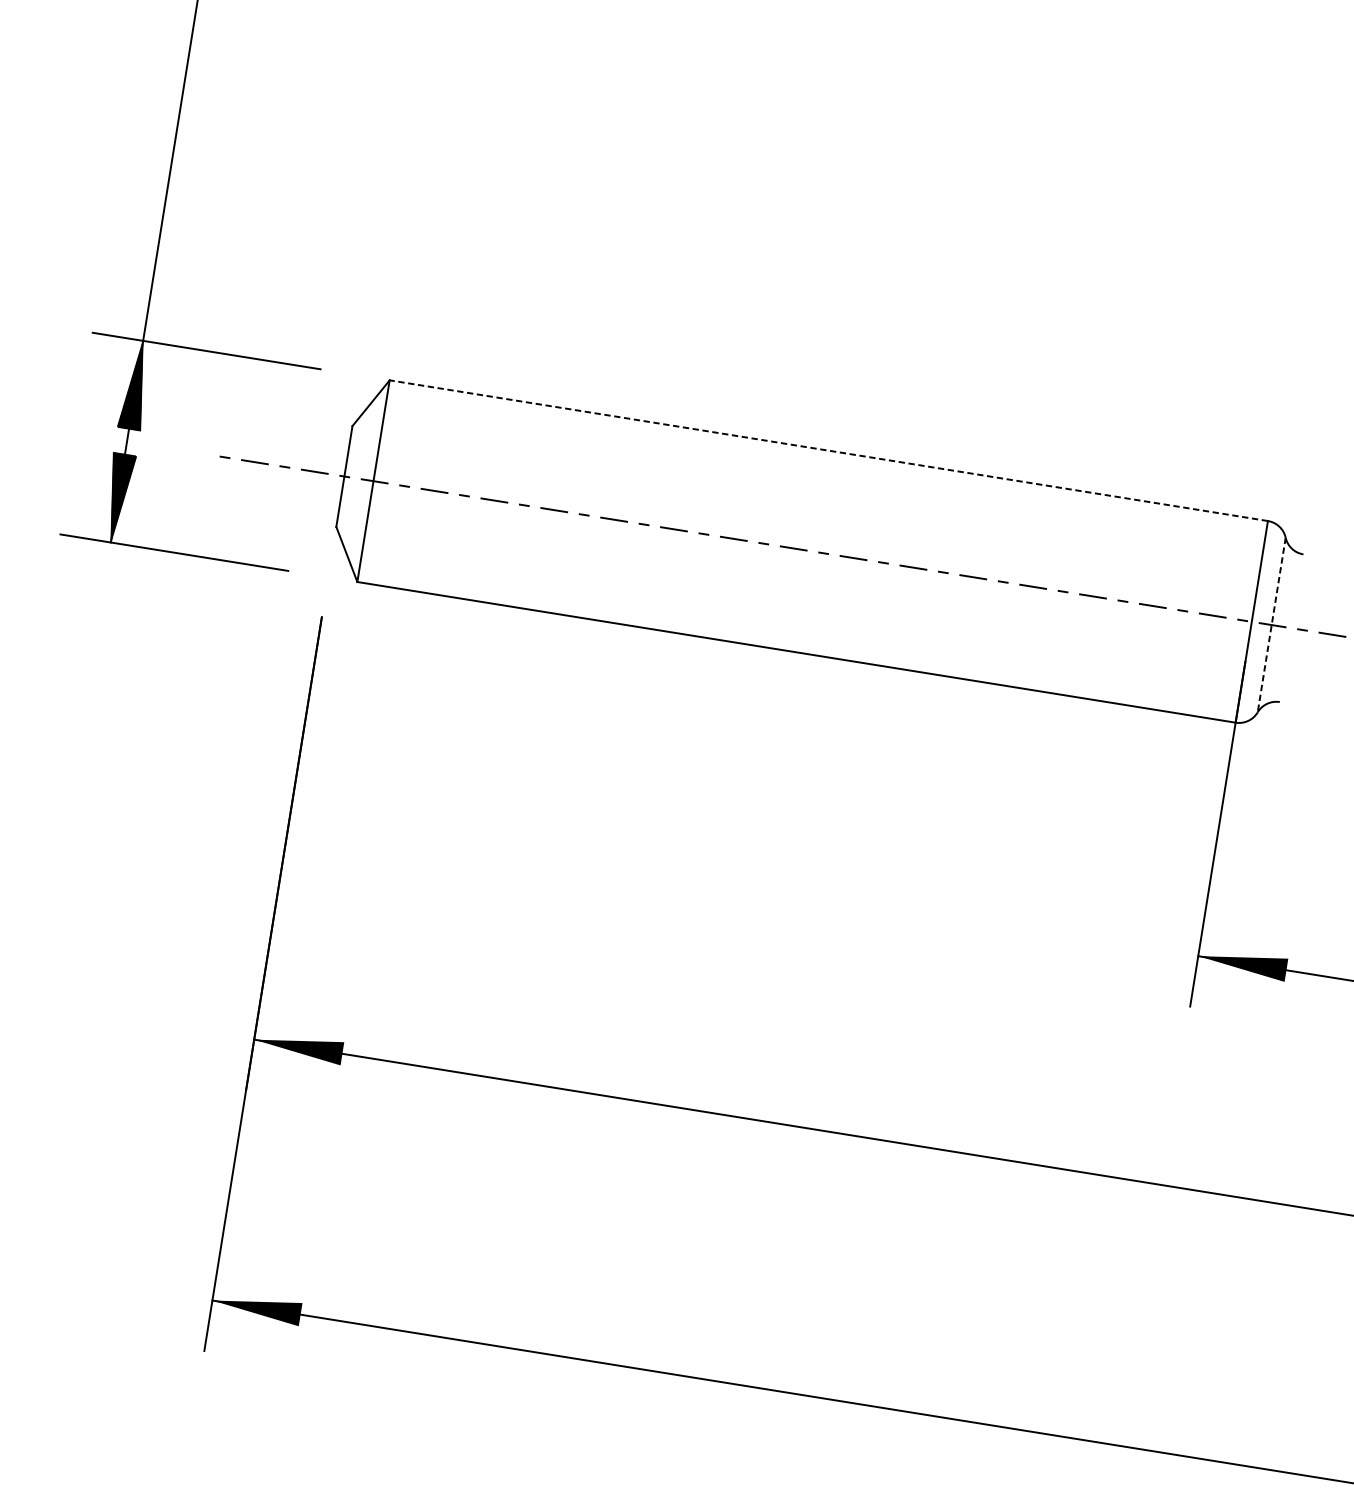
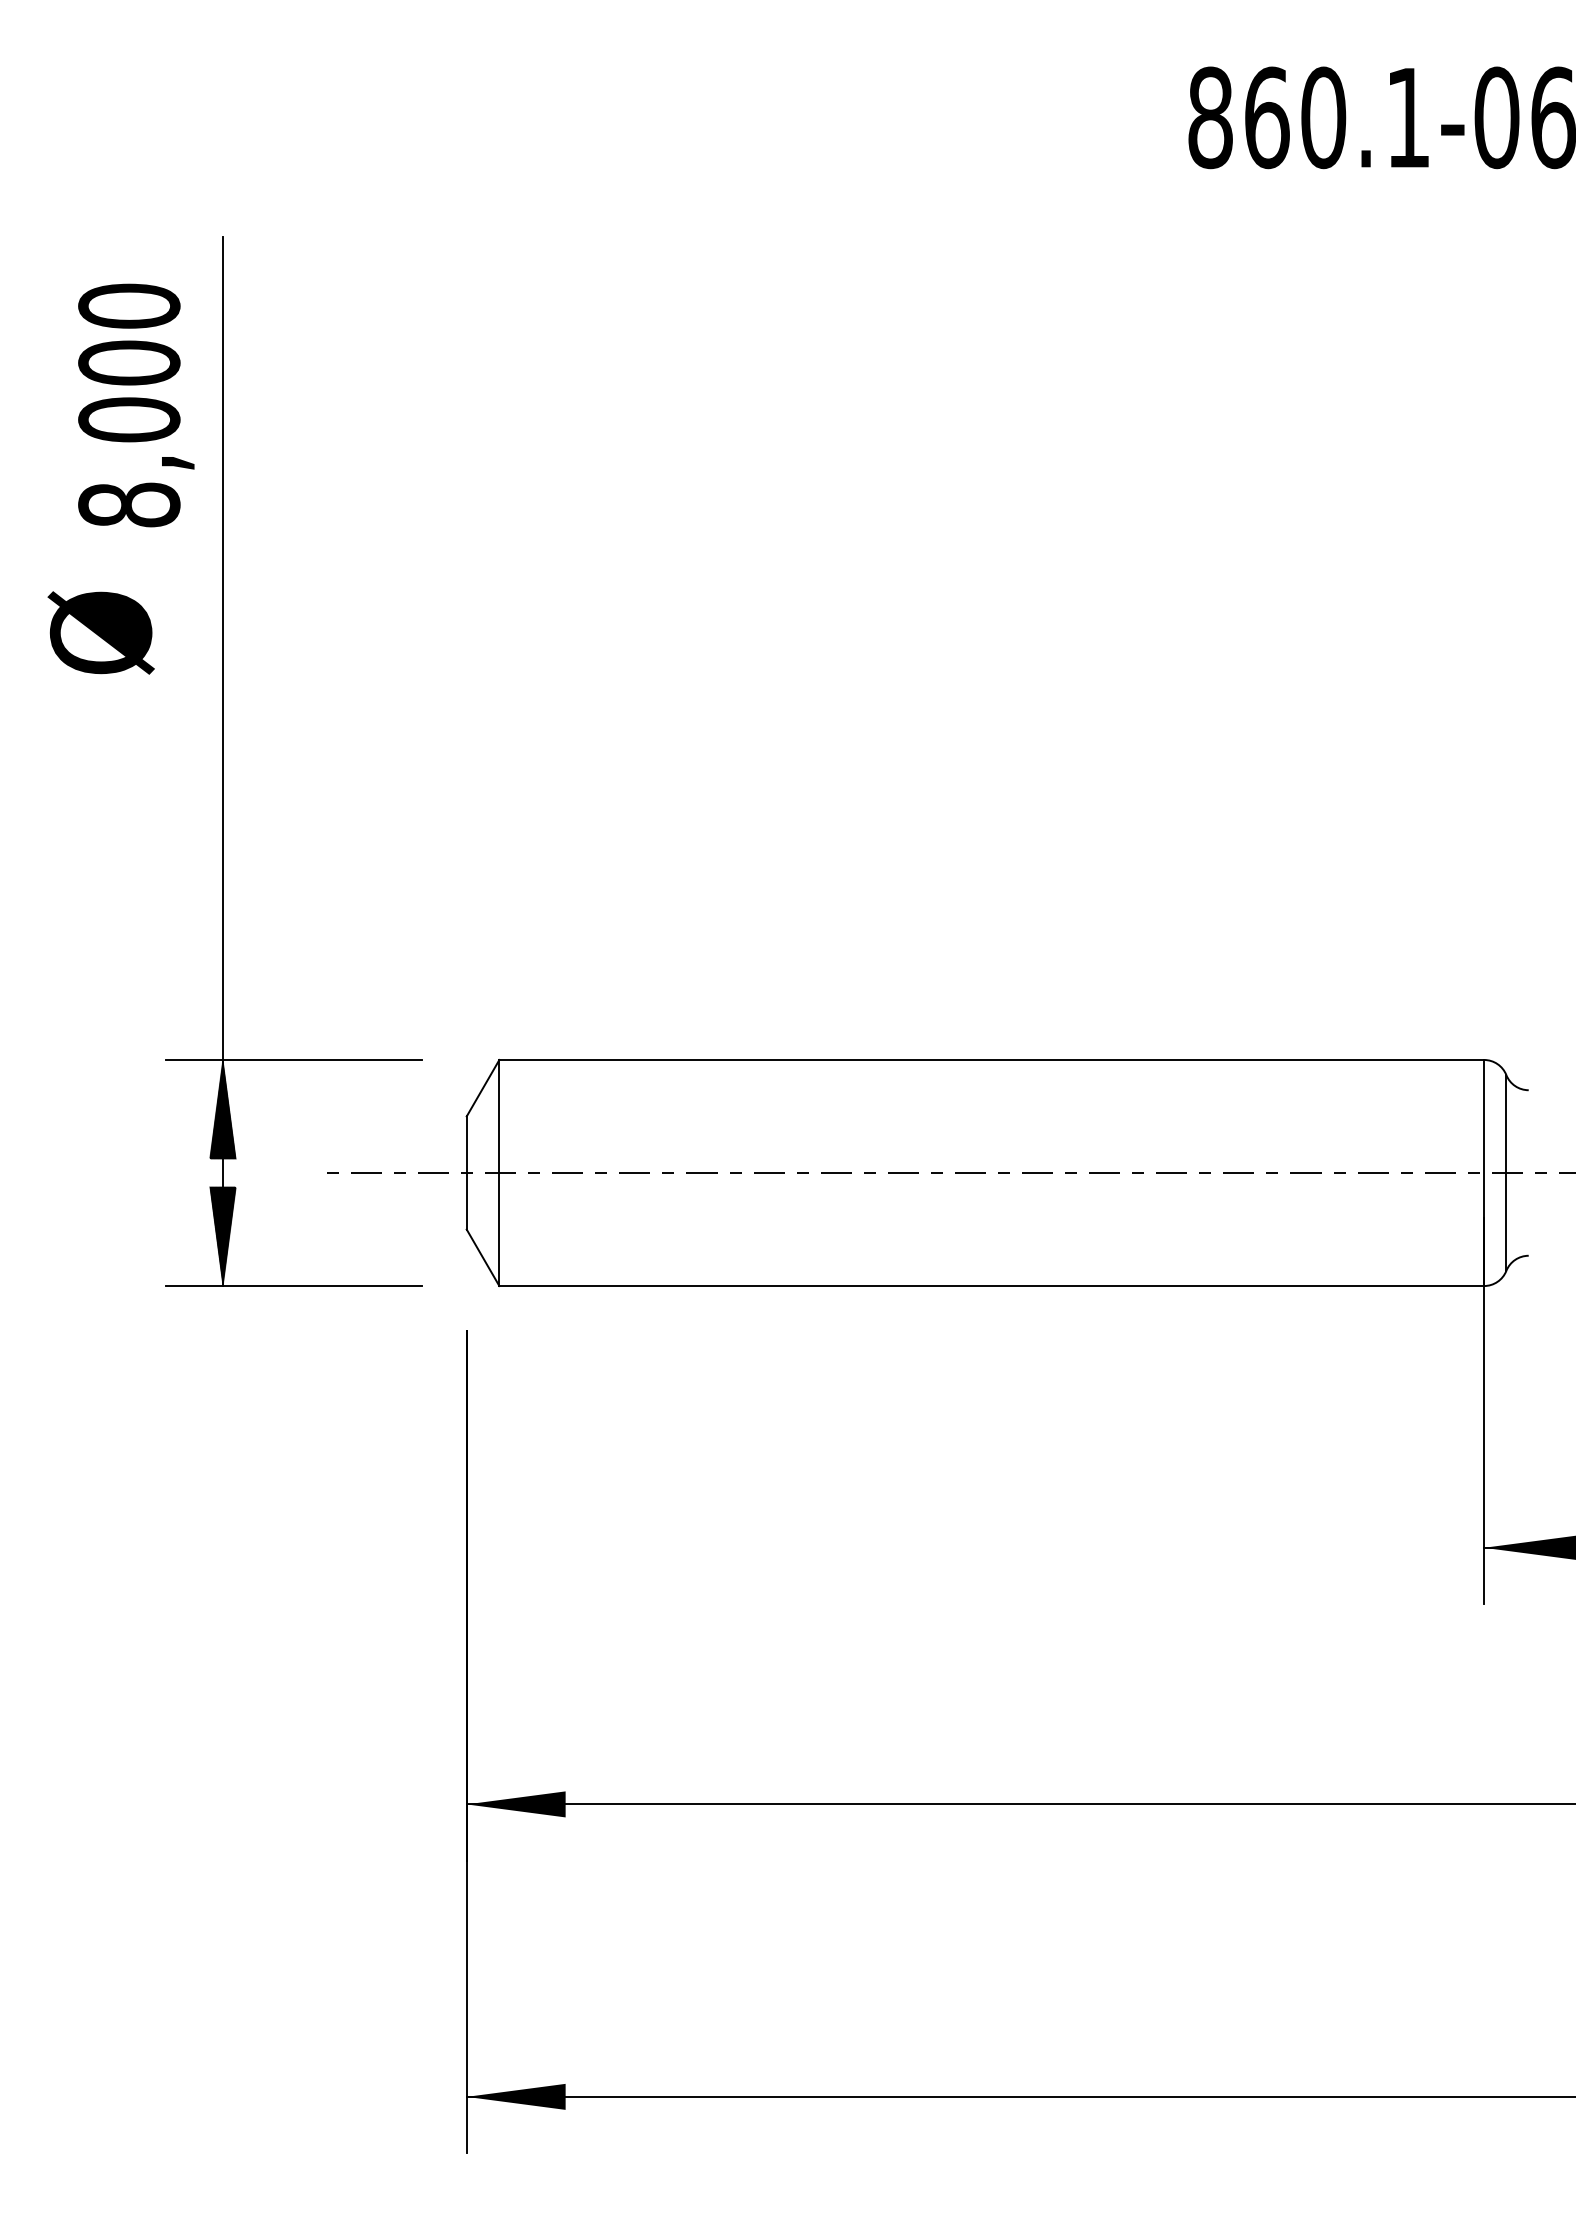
line: (828, 450) -> (991, 1059), dashed -> solid
line: (1271, 625) -> (1506, 1173), dashed -> solid

